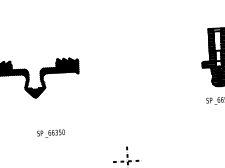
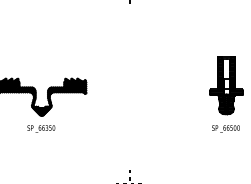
text: (51, 133) -> (41, 128), moved

